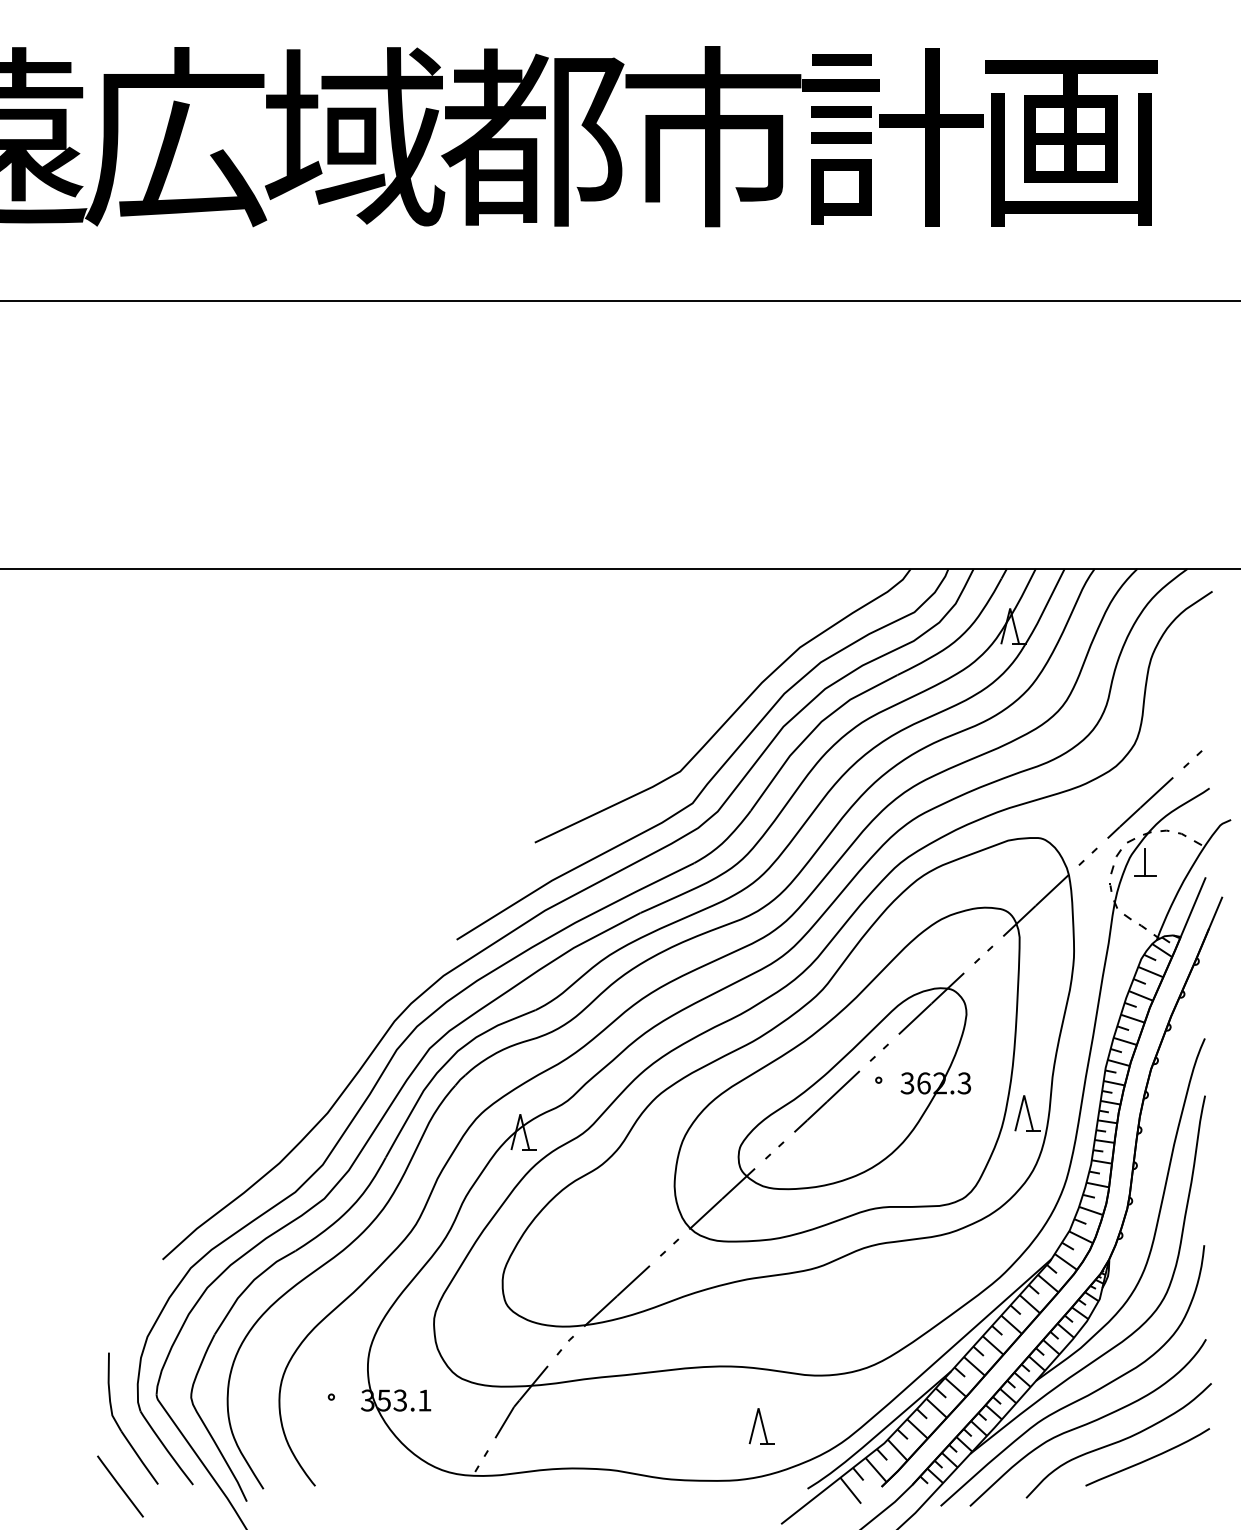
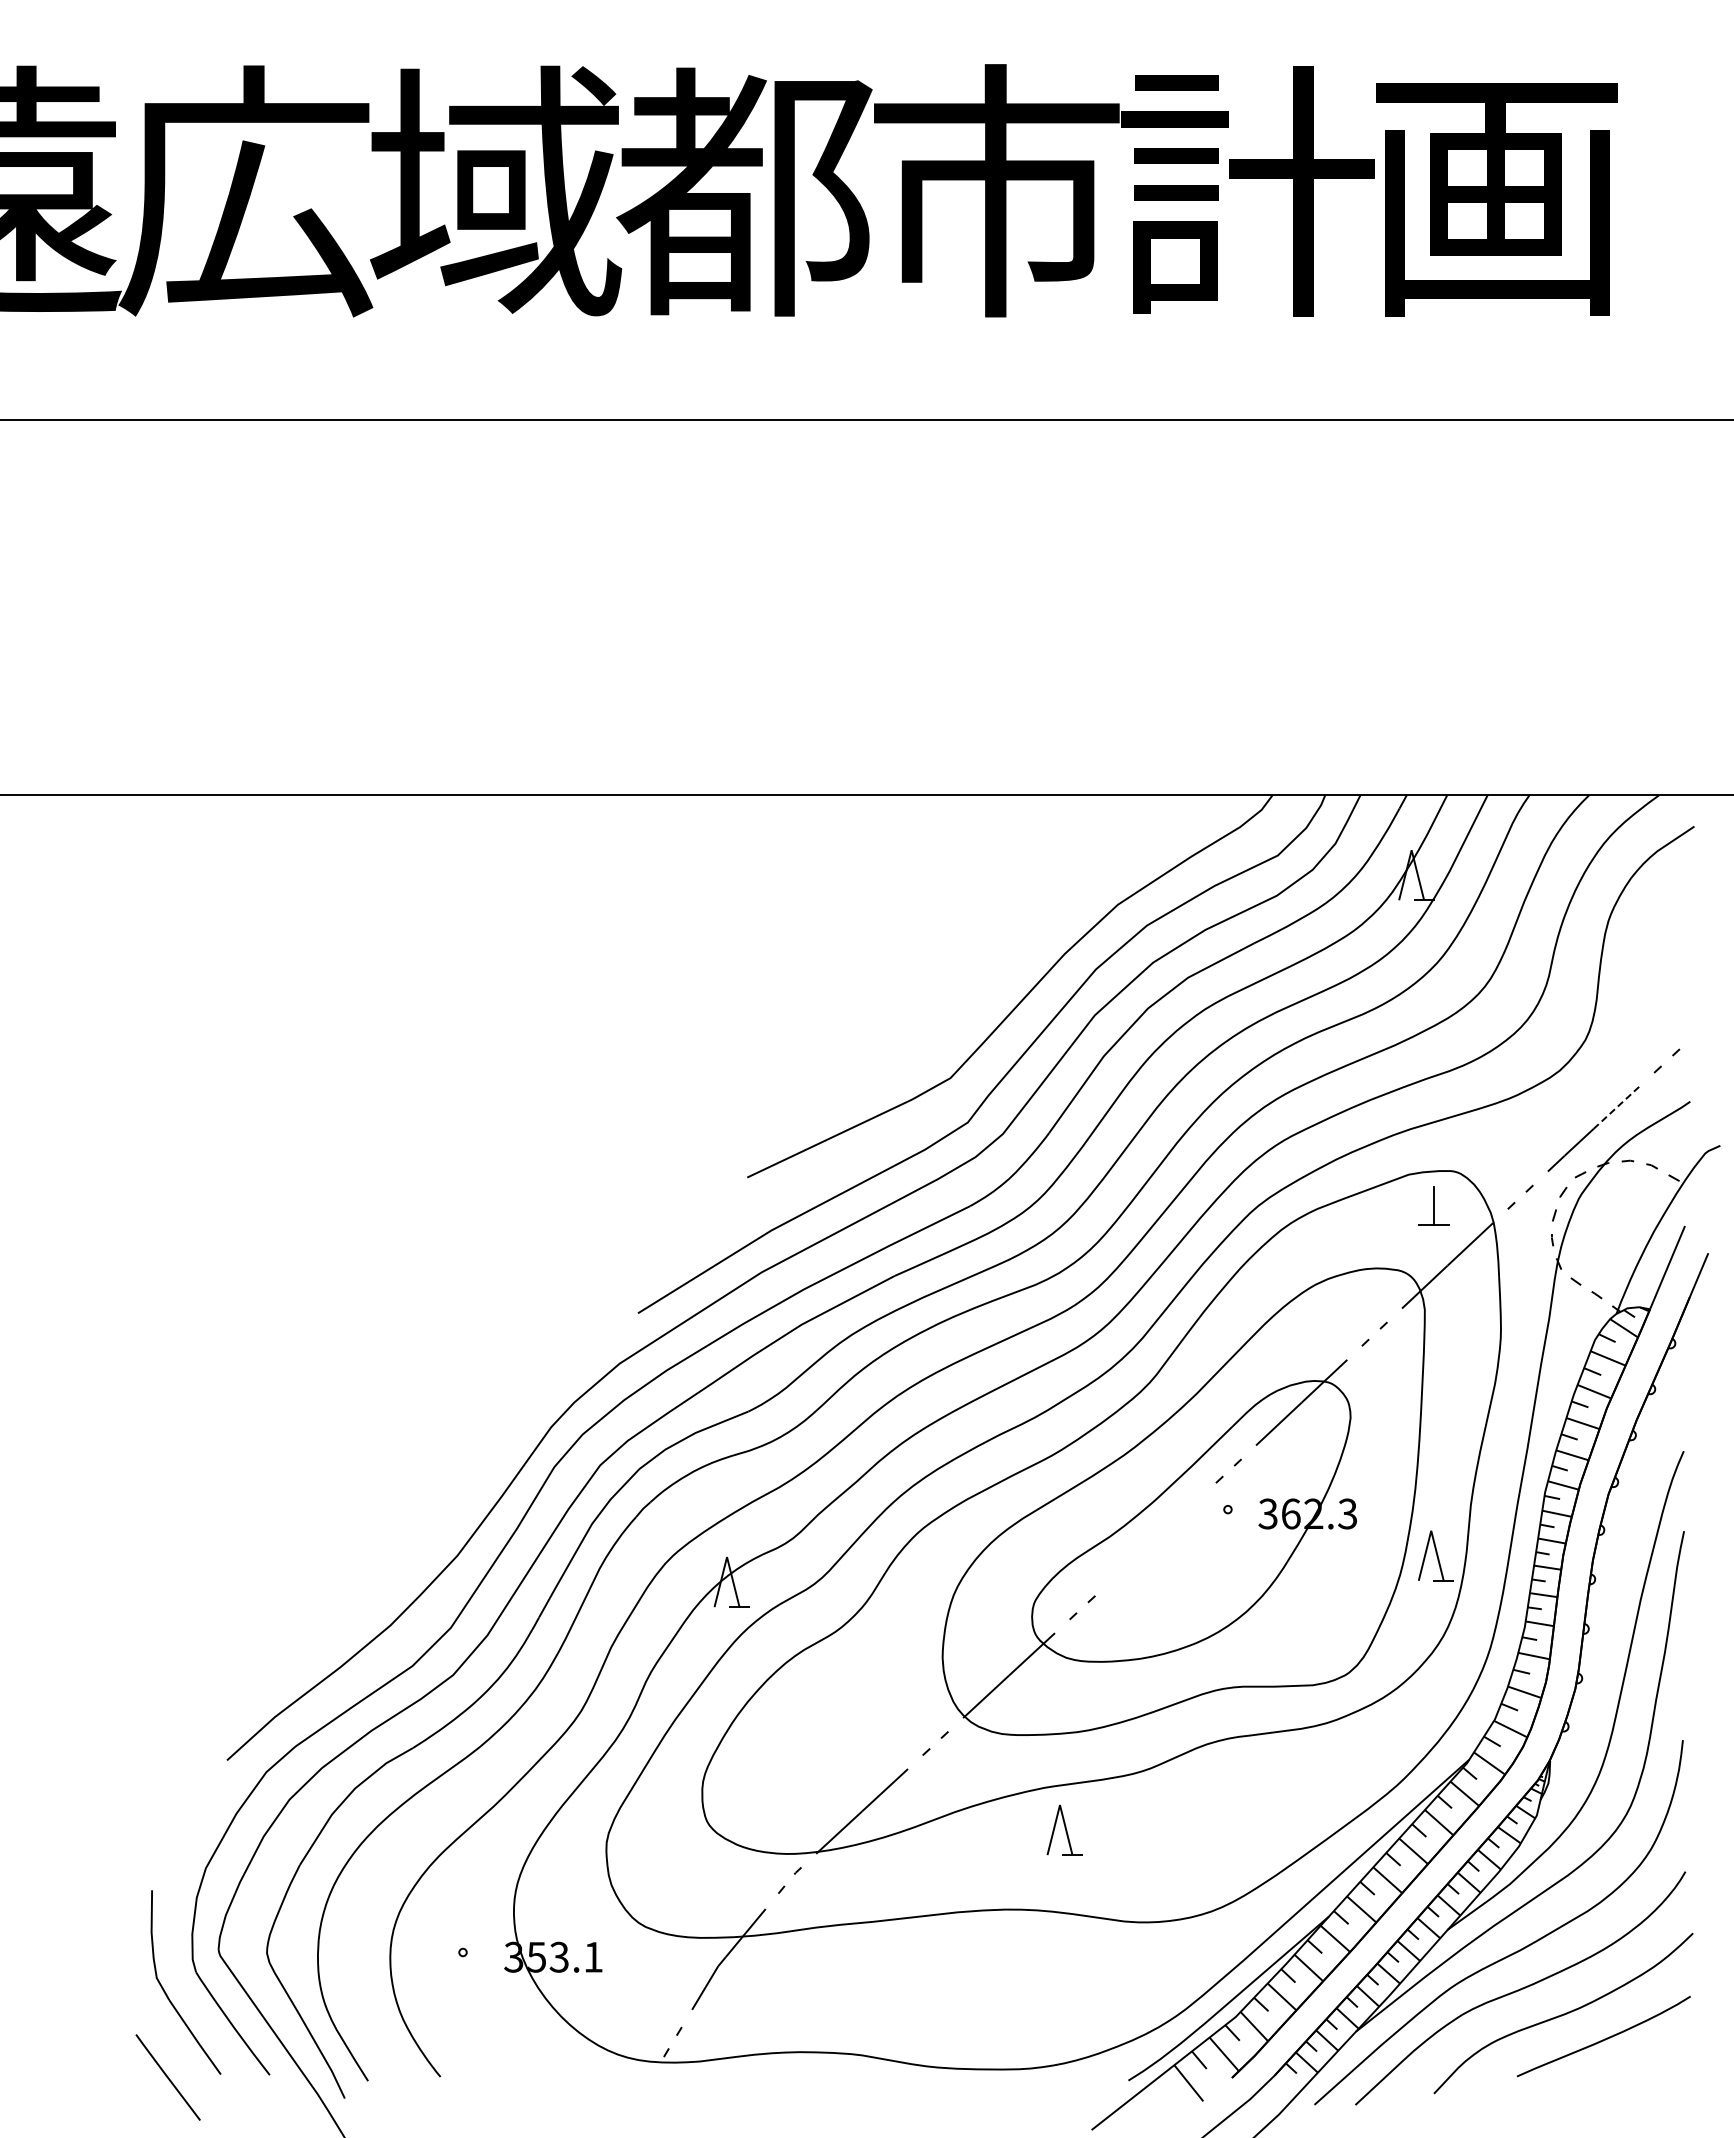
line: (1156, 792) -> (1616, 1107), solid -> dashed
part: (1144, 862) -> (1433, 1205), moved
line: (826, 1101) -> (1155, 1539), removed
part: (761, 1426) -> (1064, 1830), moved

